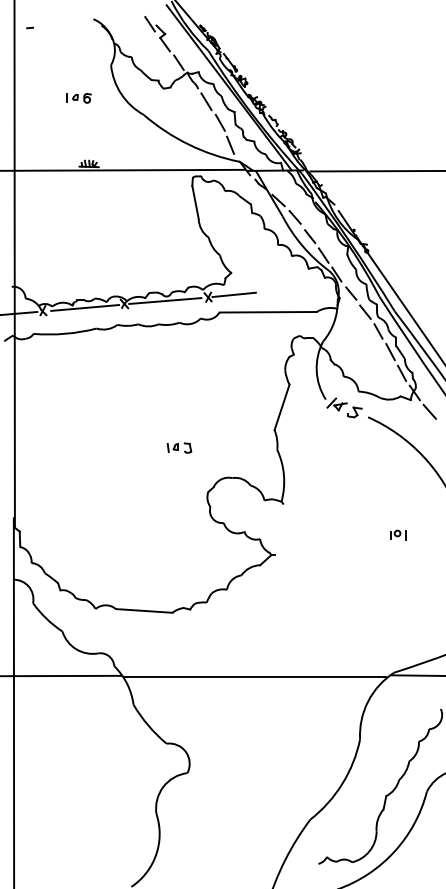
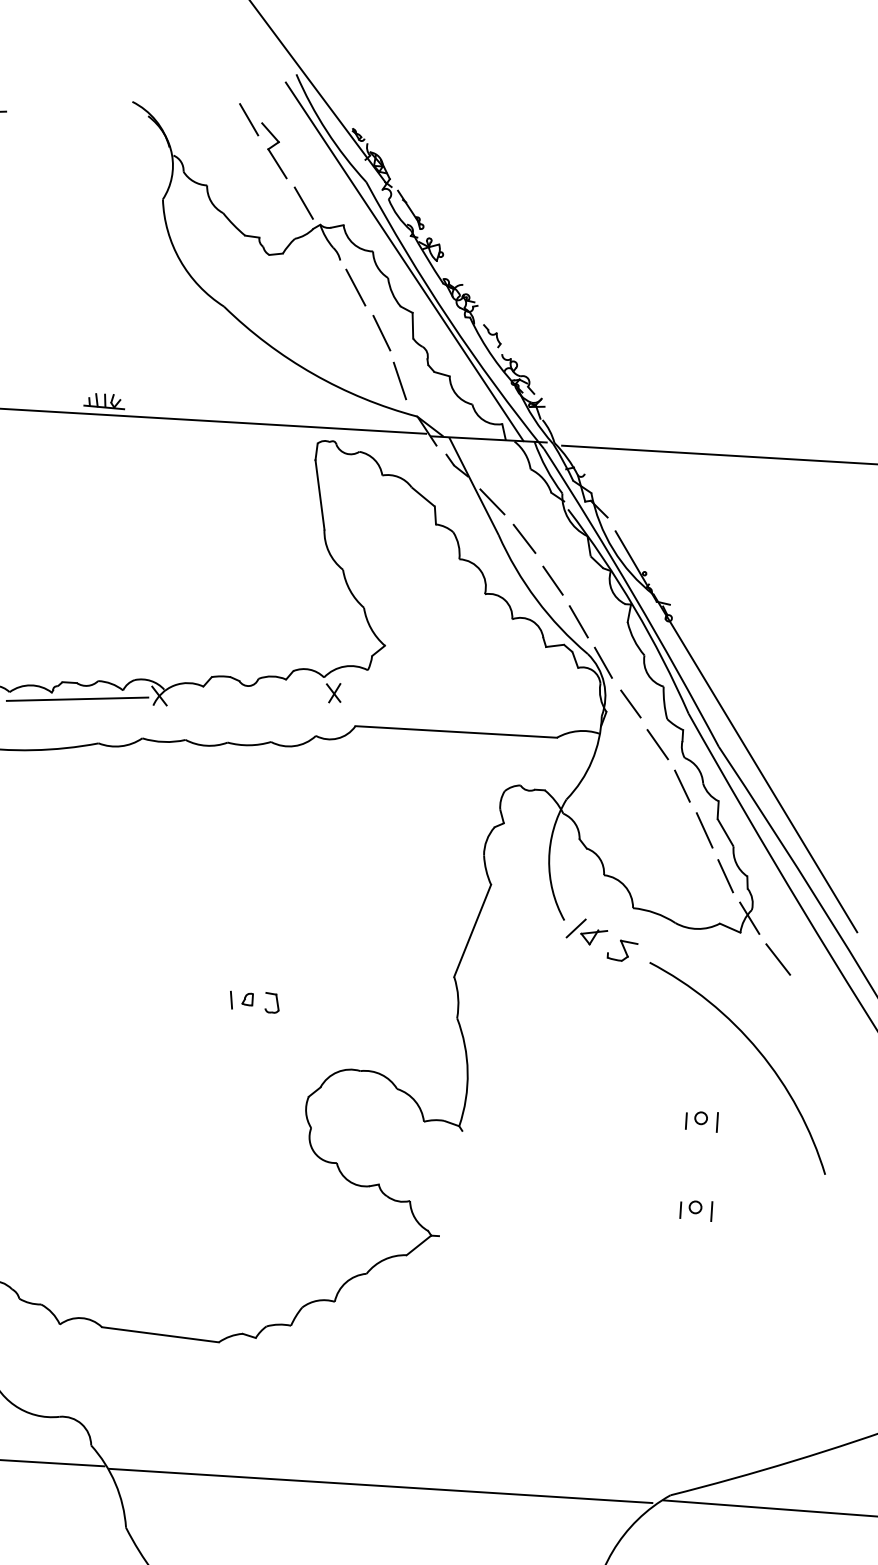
part: (78, 98) -> (91, 264), removed
line: (233, 294) -> (386, 690), removed
line: (165, 300) -> (244, 694), removed
part: (398, 491) -> (702, 1120), added

